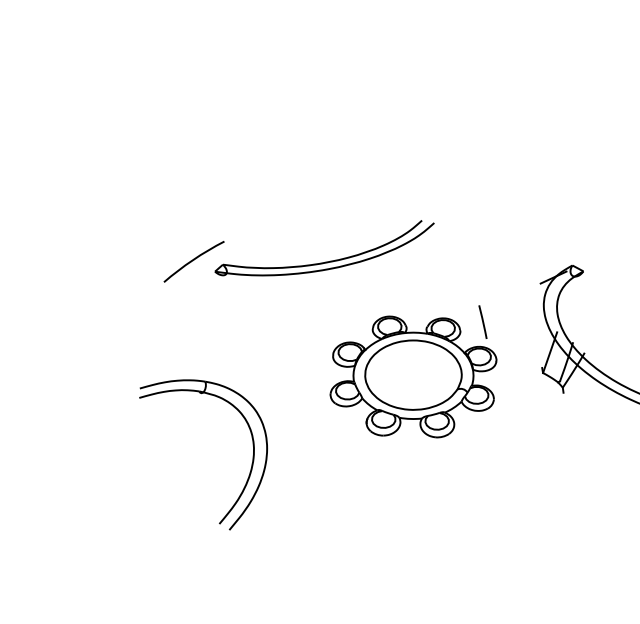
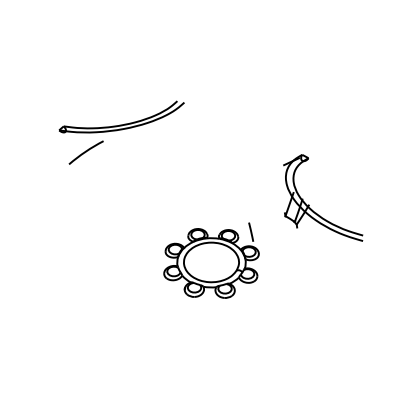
part: (329, 259) -> (124, 123), moved
part: (413, 371) -> (211, 260), moved
part: (250, 462) -> (118, 267), removed

